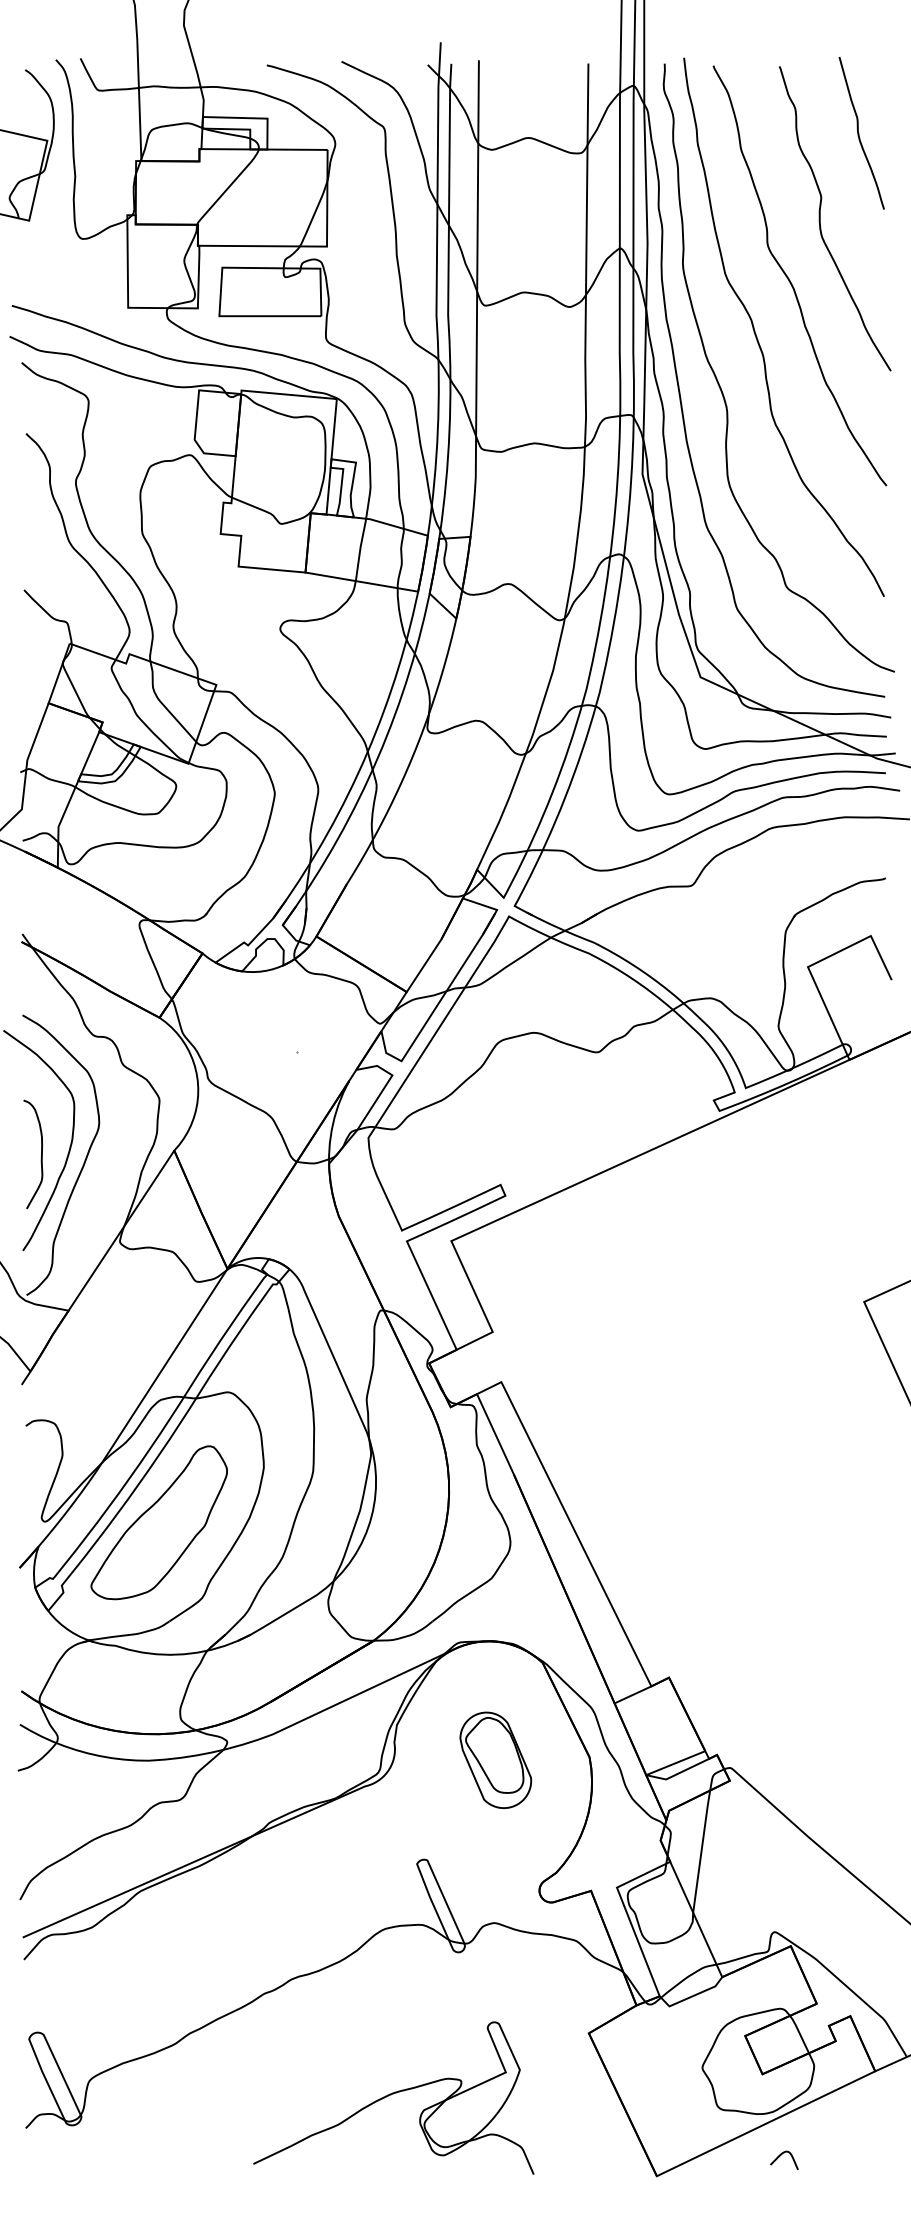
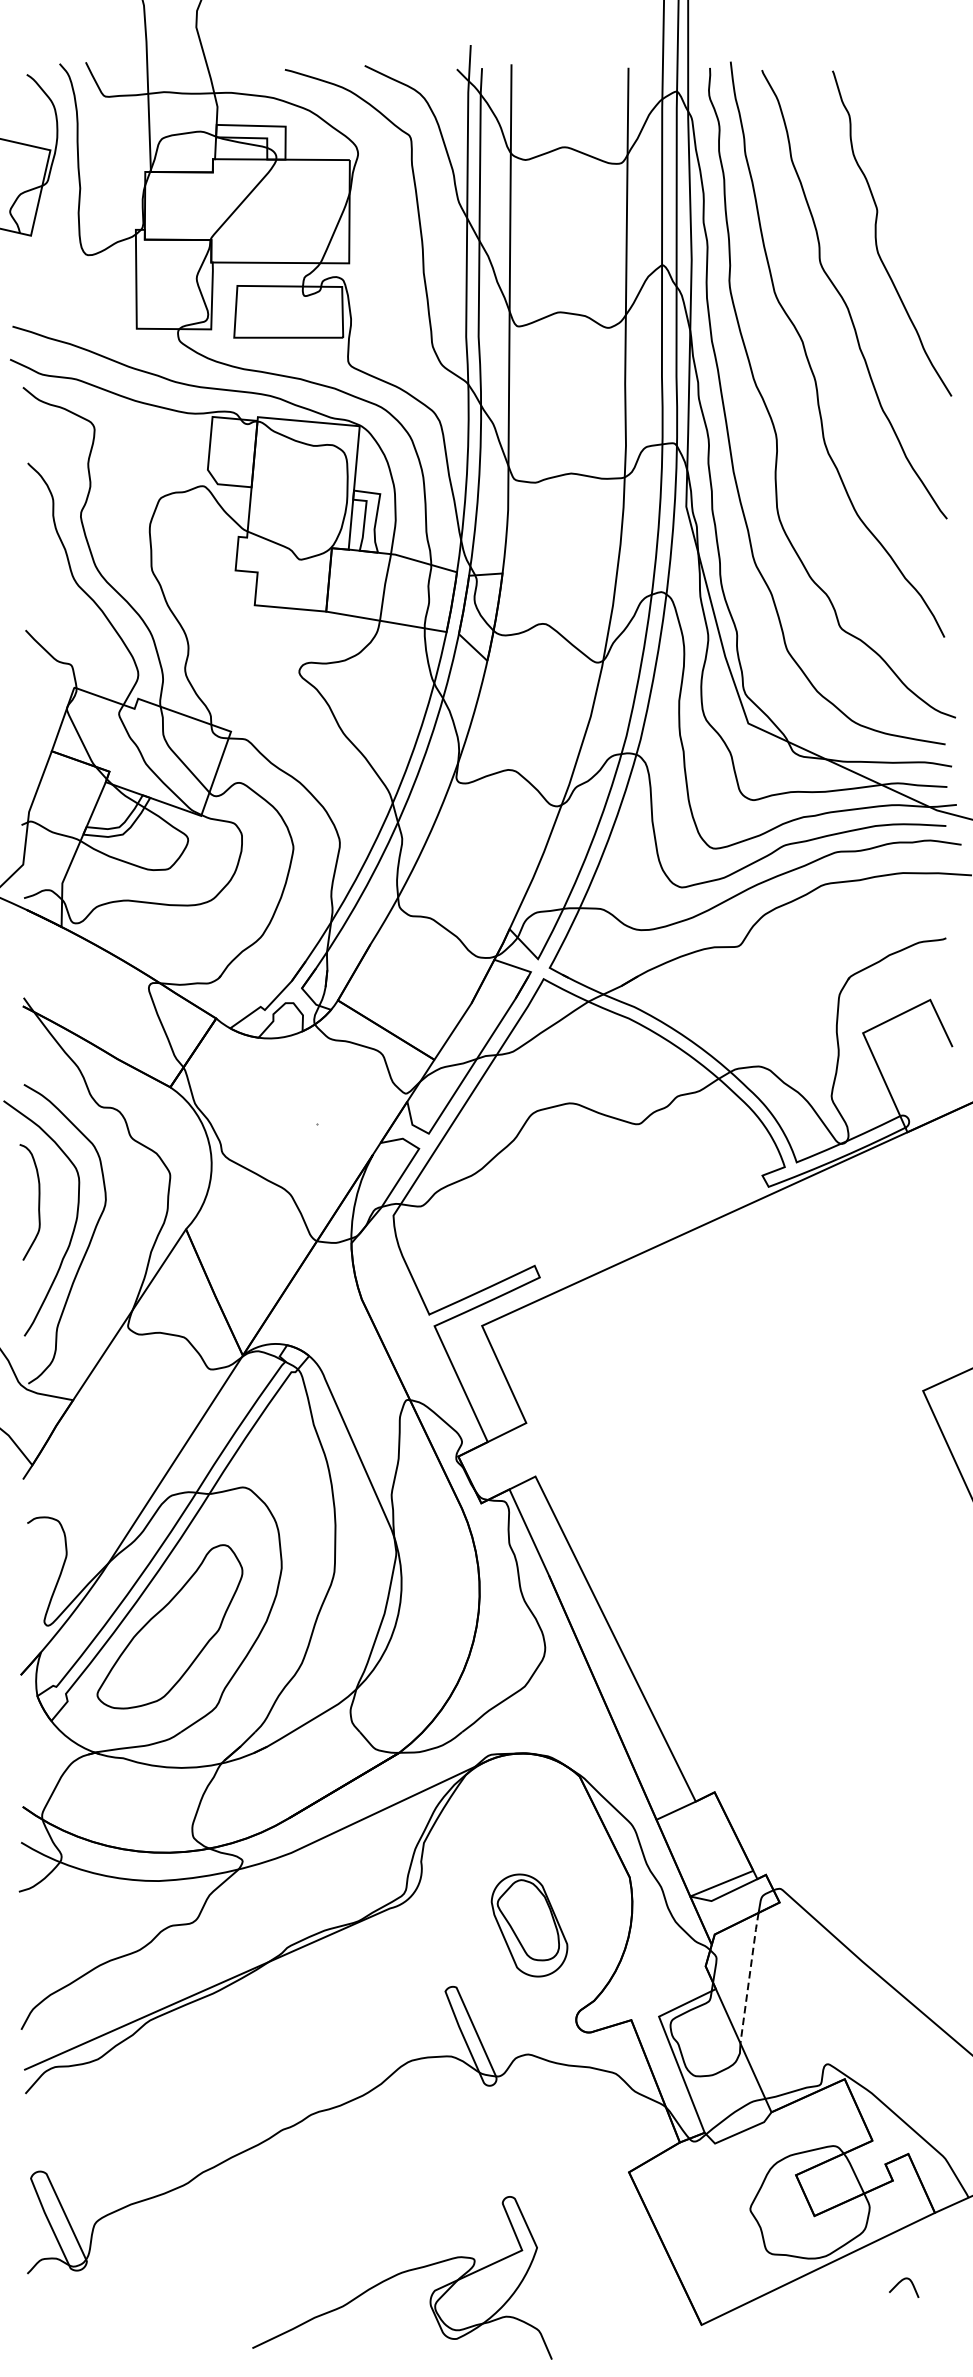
curve: (859, 133) -> (918, 142), removed
curve: (41, 1154) -> (38, 1202), moved
part: (495, 1759) -> (529, 1924), moved
line: (701, 1851) -> (749, 1978), solid -> dashed
part: (393, 2097) -> (402, 2277), moved
curve: (781, 2155) -> (901, 2282), moved

